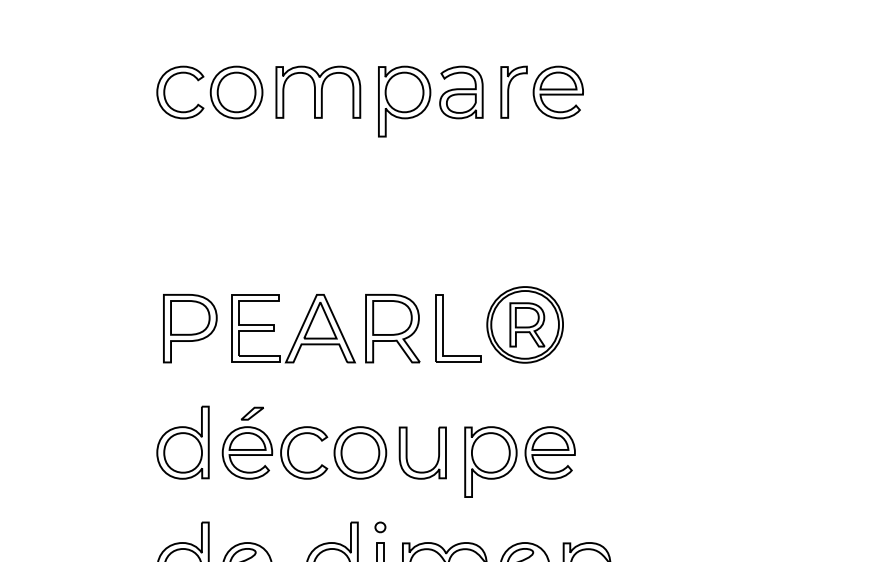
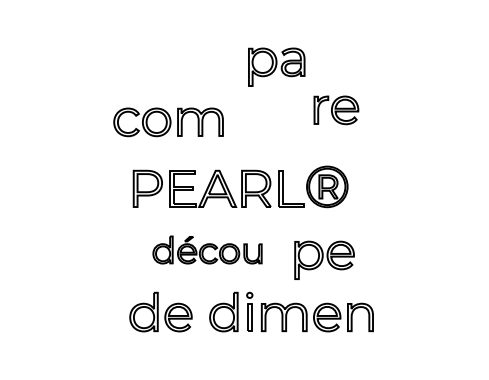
part: (258, 92) -> (168, 122), moved
part: (542, 92) -> (336, 110), moved
part: (301, 441) -> (207, 249), size x0.7

